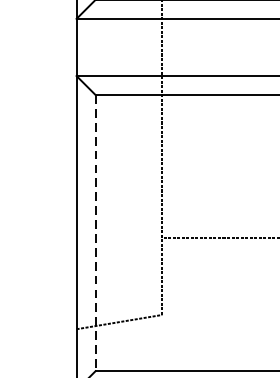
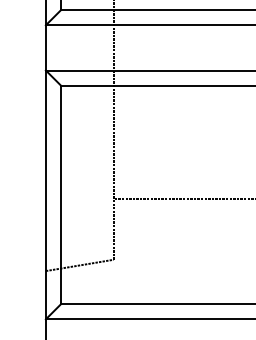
line: (95, 233) -> (60, 195), dashed -> solid

